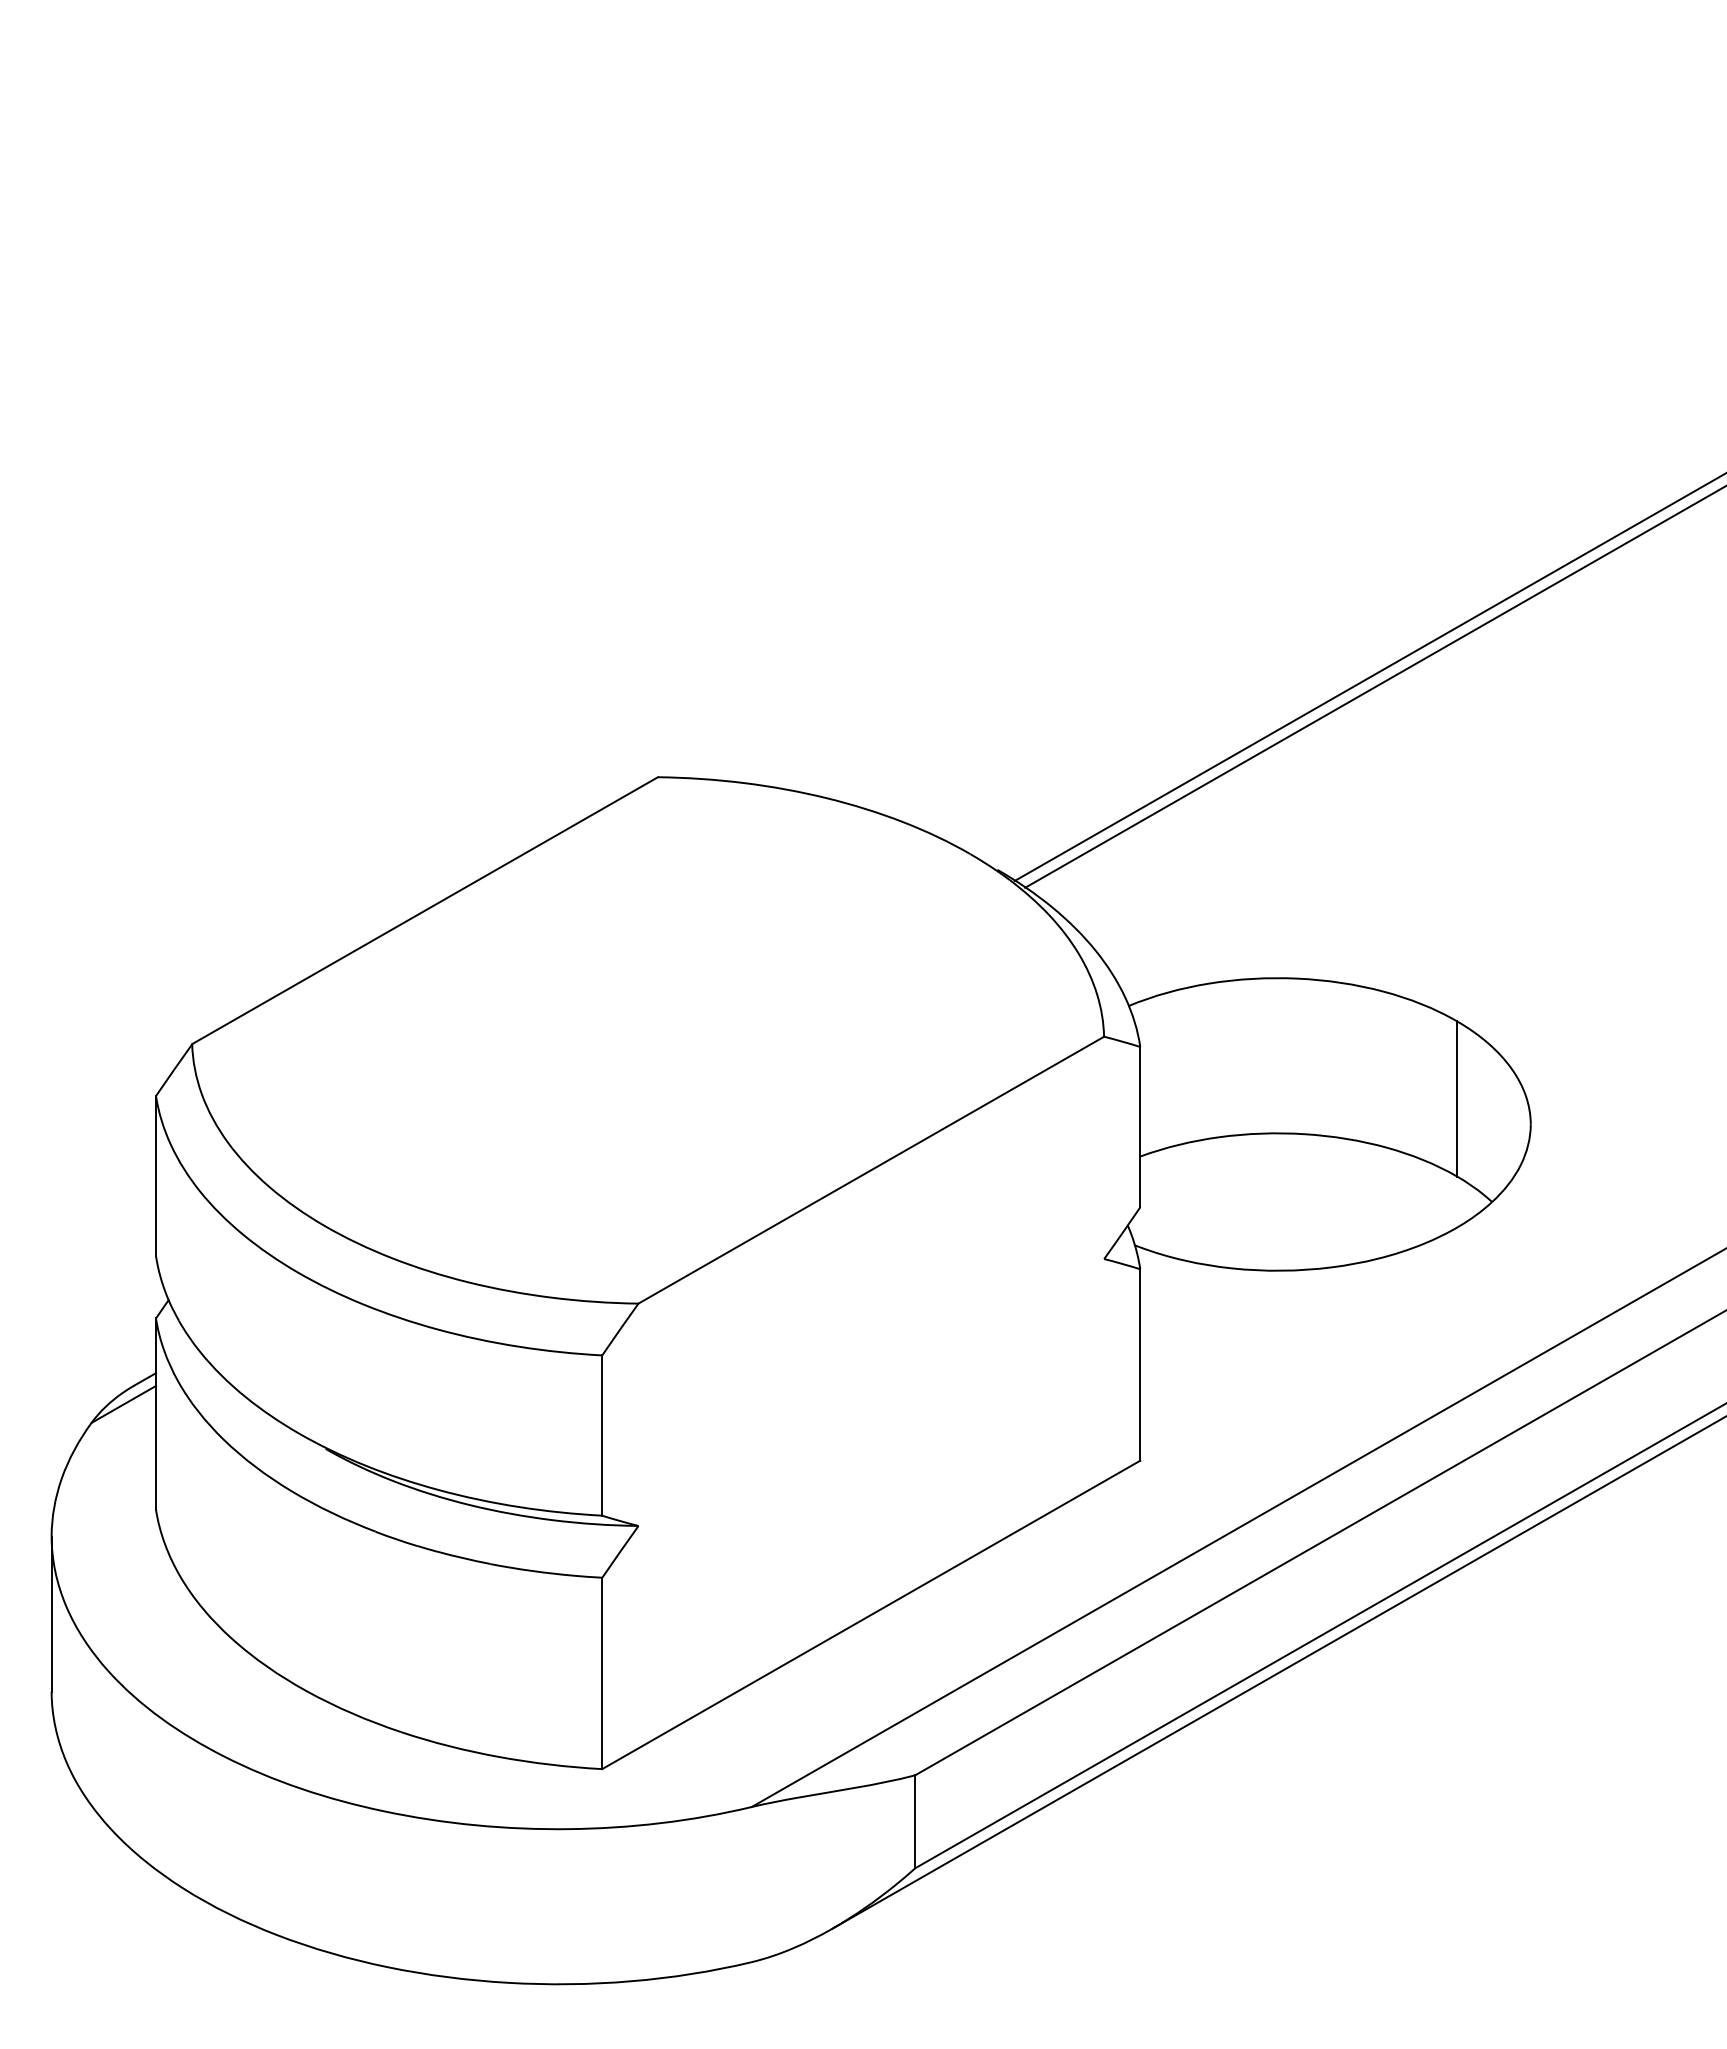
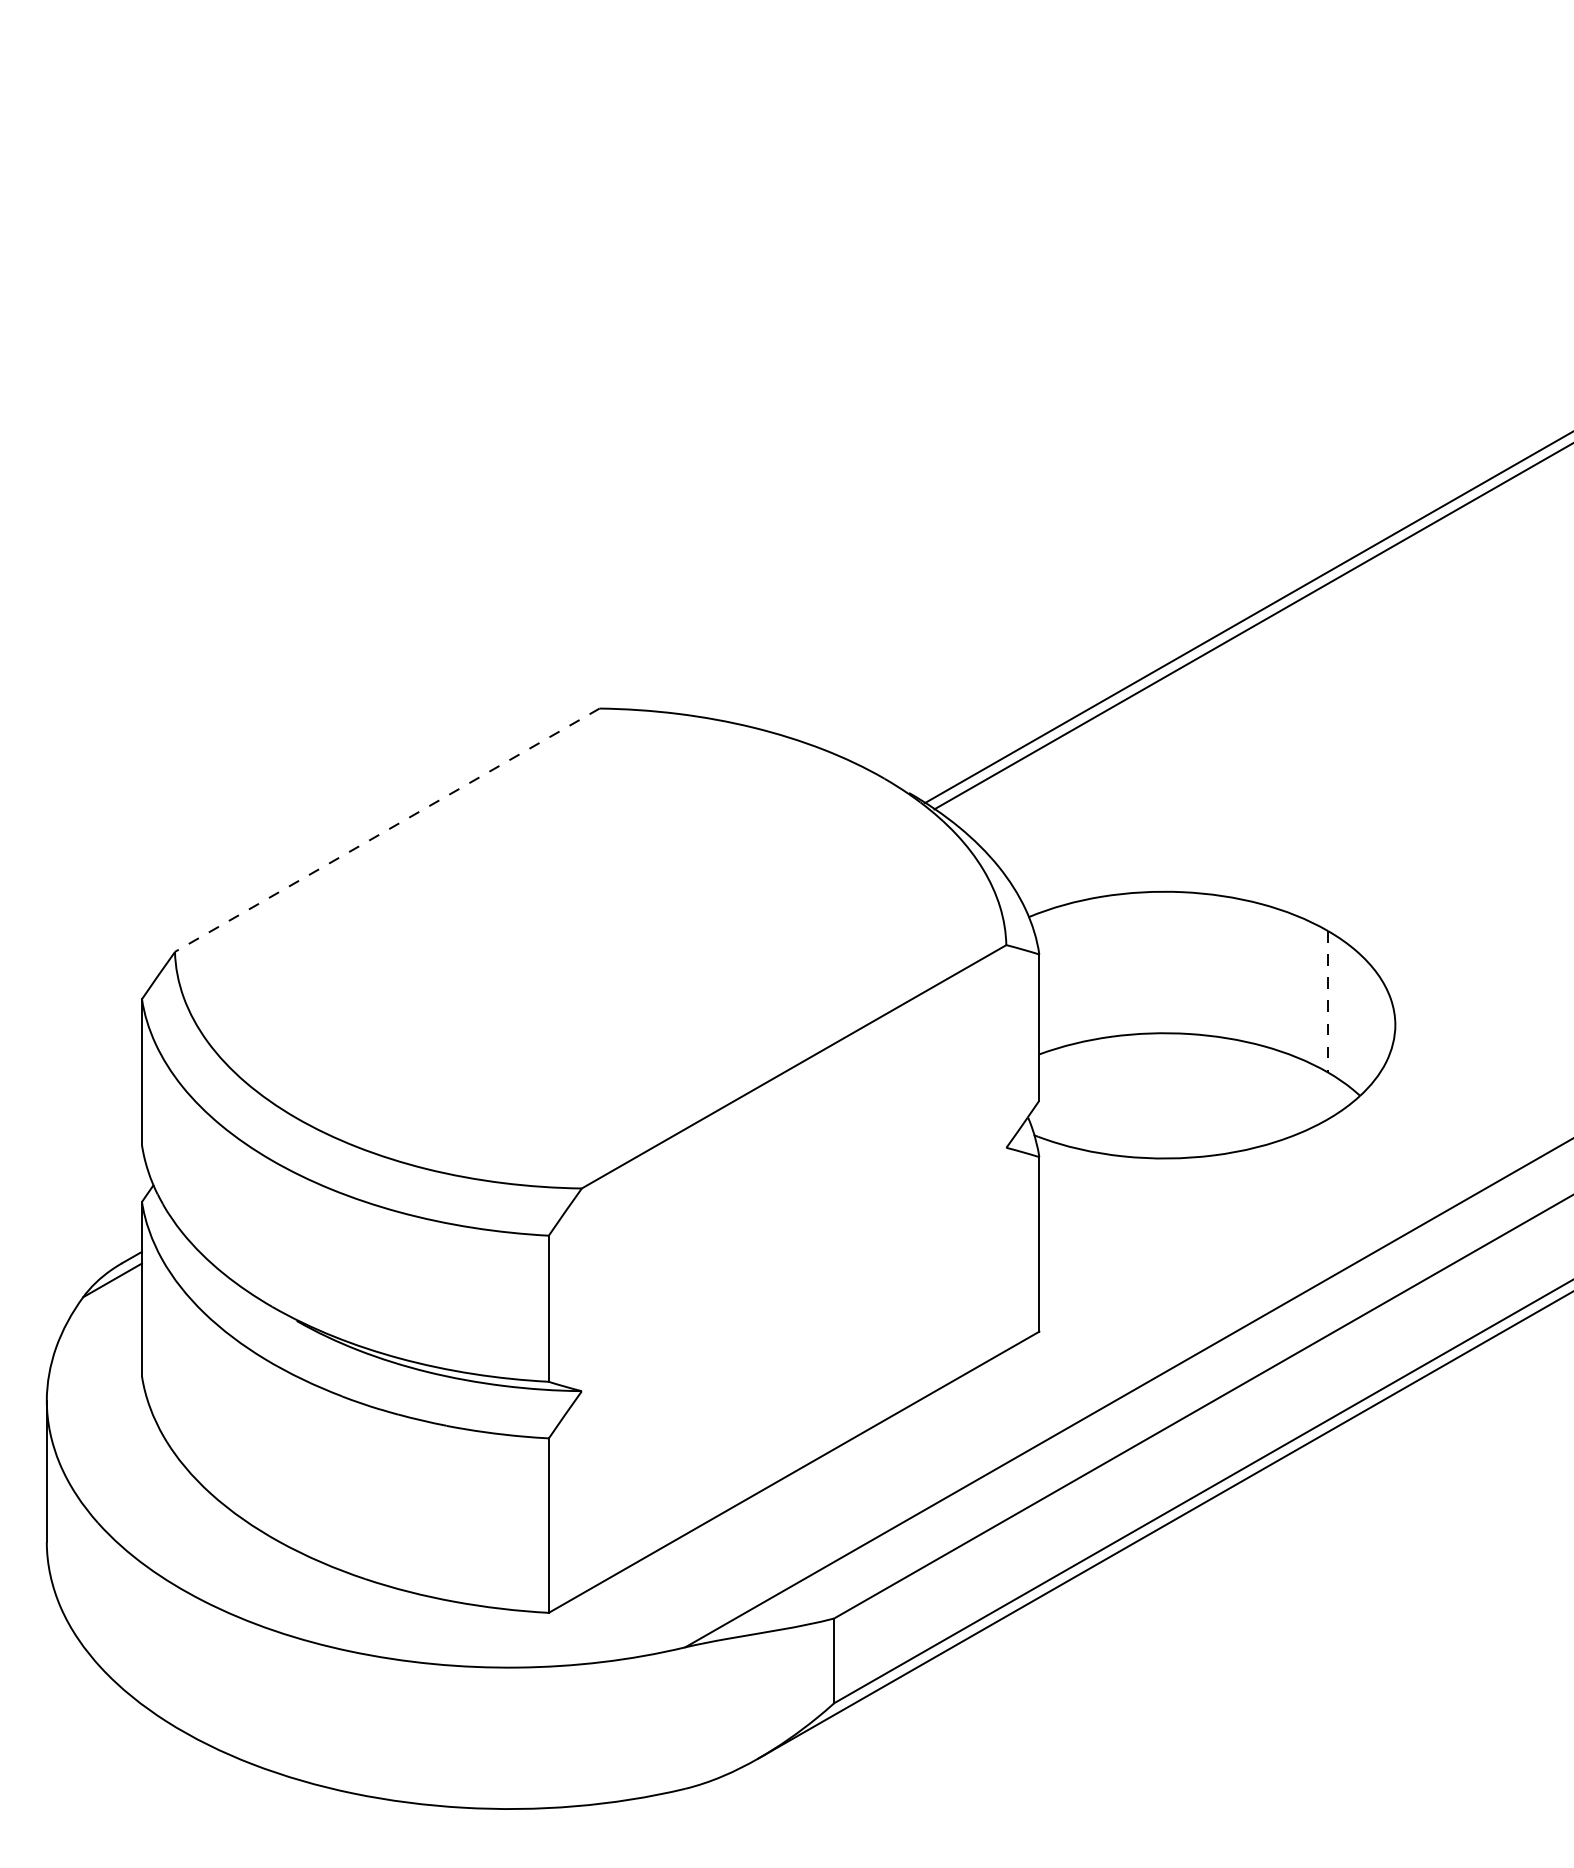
line: (424, 910) -> (386, 830), solid -> dashed
line: (1457, 1099) -> (1328, 1002), solid -> dashed

